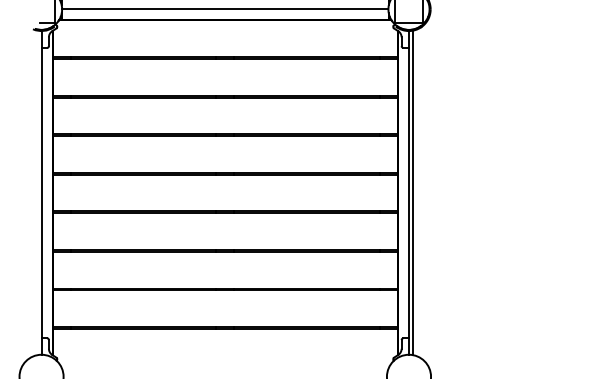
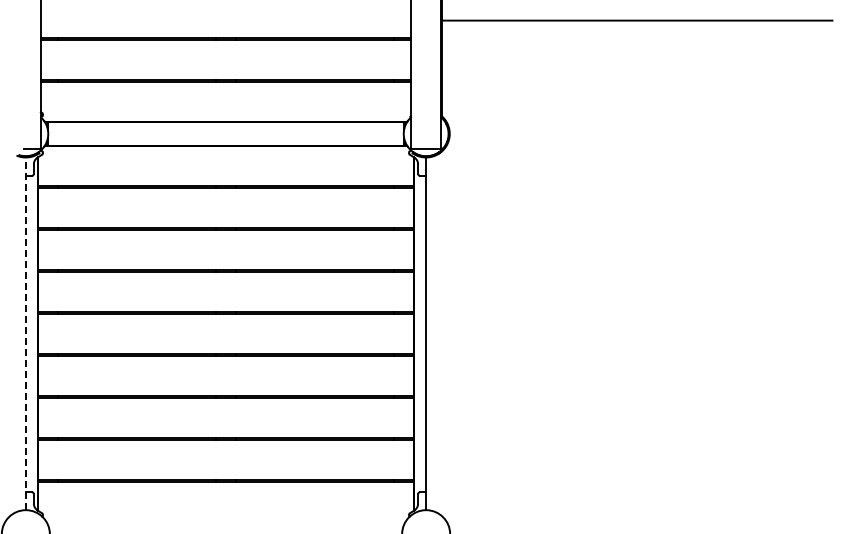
line: (224, 9) -> (225, 133), removed
line: (41, 192) -> (25, 333), solid -> dashed
line: (412, 192) -> (430, 333), removed

